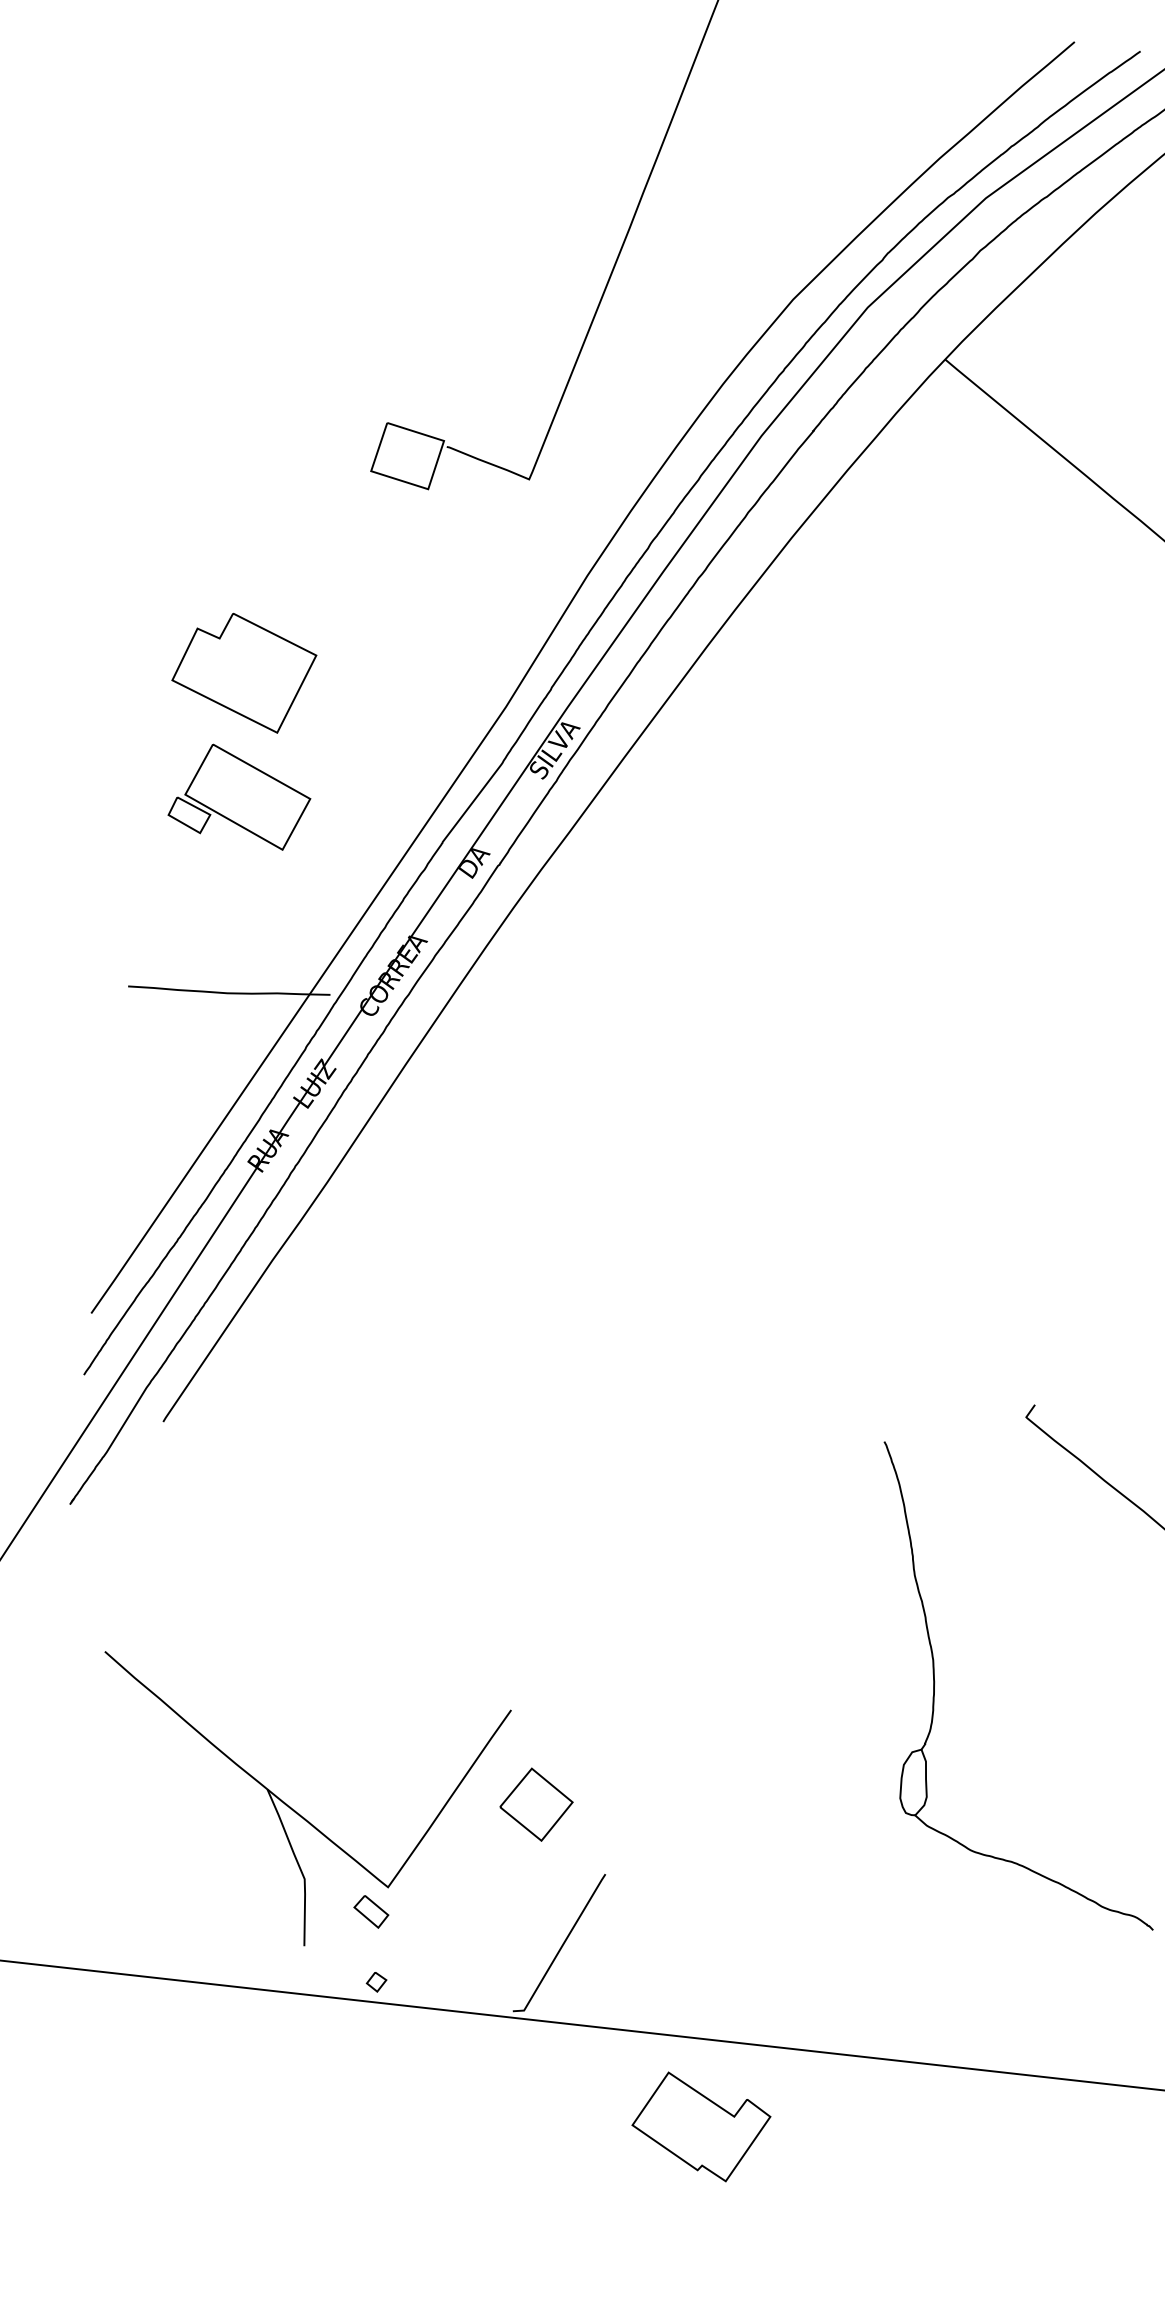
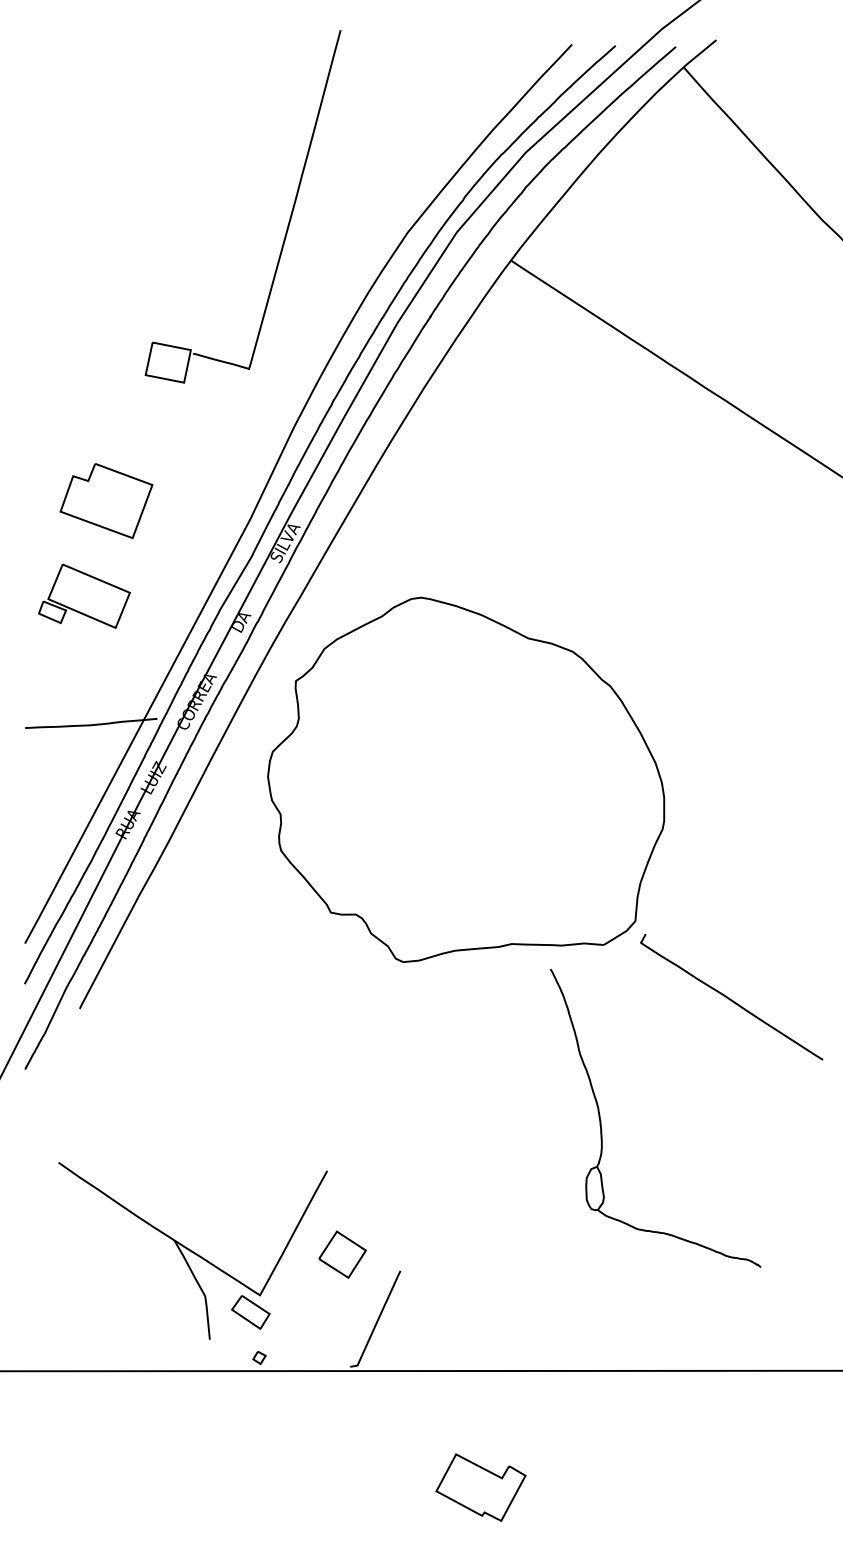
part: (243, 672) -> (106, 501), moved
part: (789, 1139) -> (466, 779), added
part: (536, 1804) -> (342, 1254), moved
part: (370, 1911) -> (250, 1312), size x1.67
part: (700, 2126) -> (480, 1487), moved

